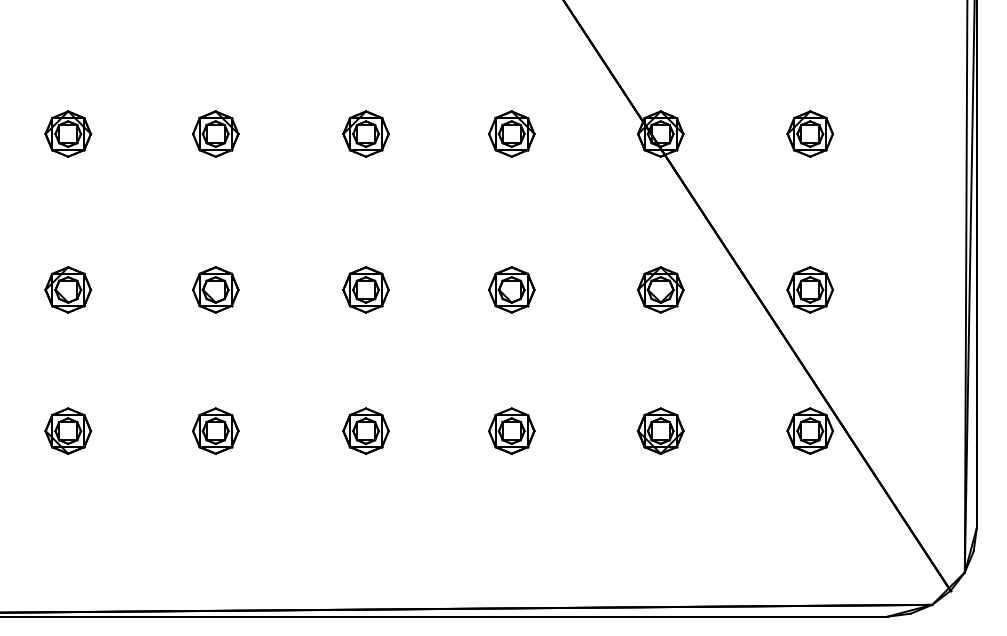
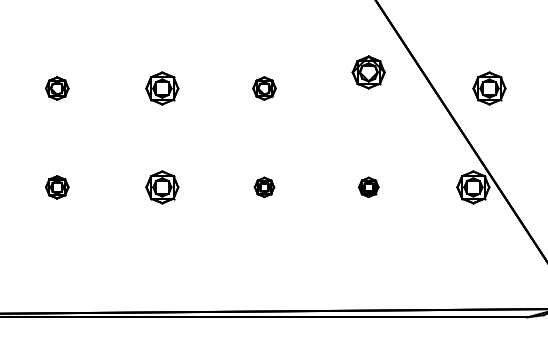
part: (215, 289) -> (56, 88), size x0.7
part: (511, 289) -> (264, 88), size x0.7
part: (660, 289) -> (368, 72), moved
part: (809, 289) -> (488, 88), moved
part: (215, 430) -> (56, 186), size x0.7
part: (511, 430) -> (264, 186), size x0.6
part: (660, 430) -> (368, 186), size x0.6

